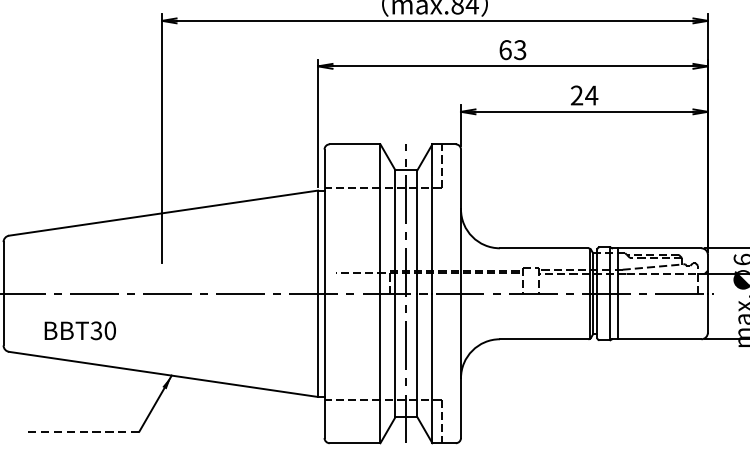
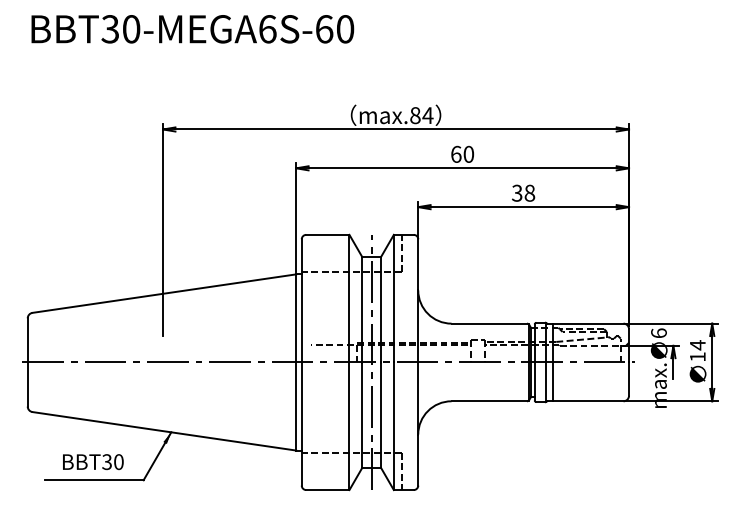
text: (519, 50) -> (468, 154), 63 -> 60
text: (584, 94) -> (523, 192), 24 -> 38
text: (80, 331) -> (93, 462), moved
line: (80, 432) -> (93, 480), dashed -> solid

